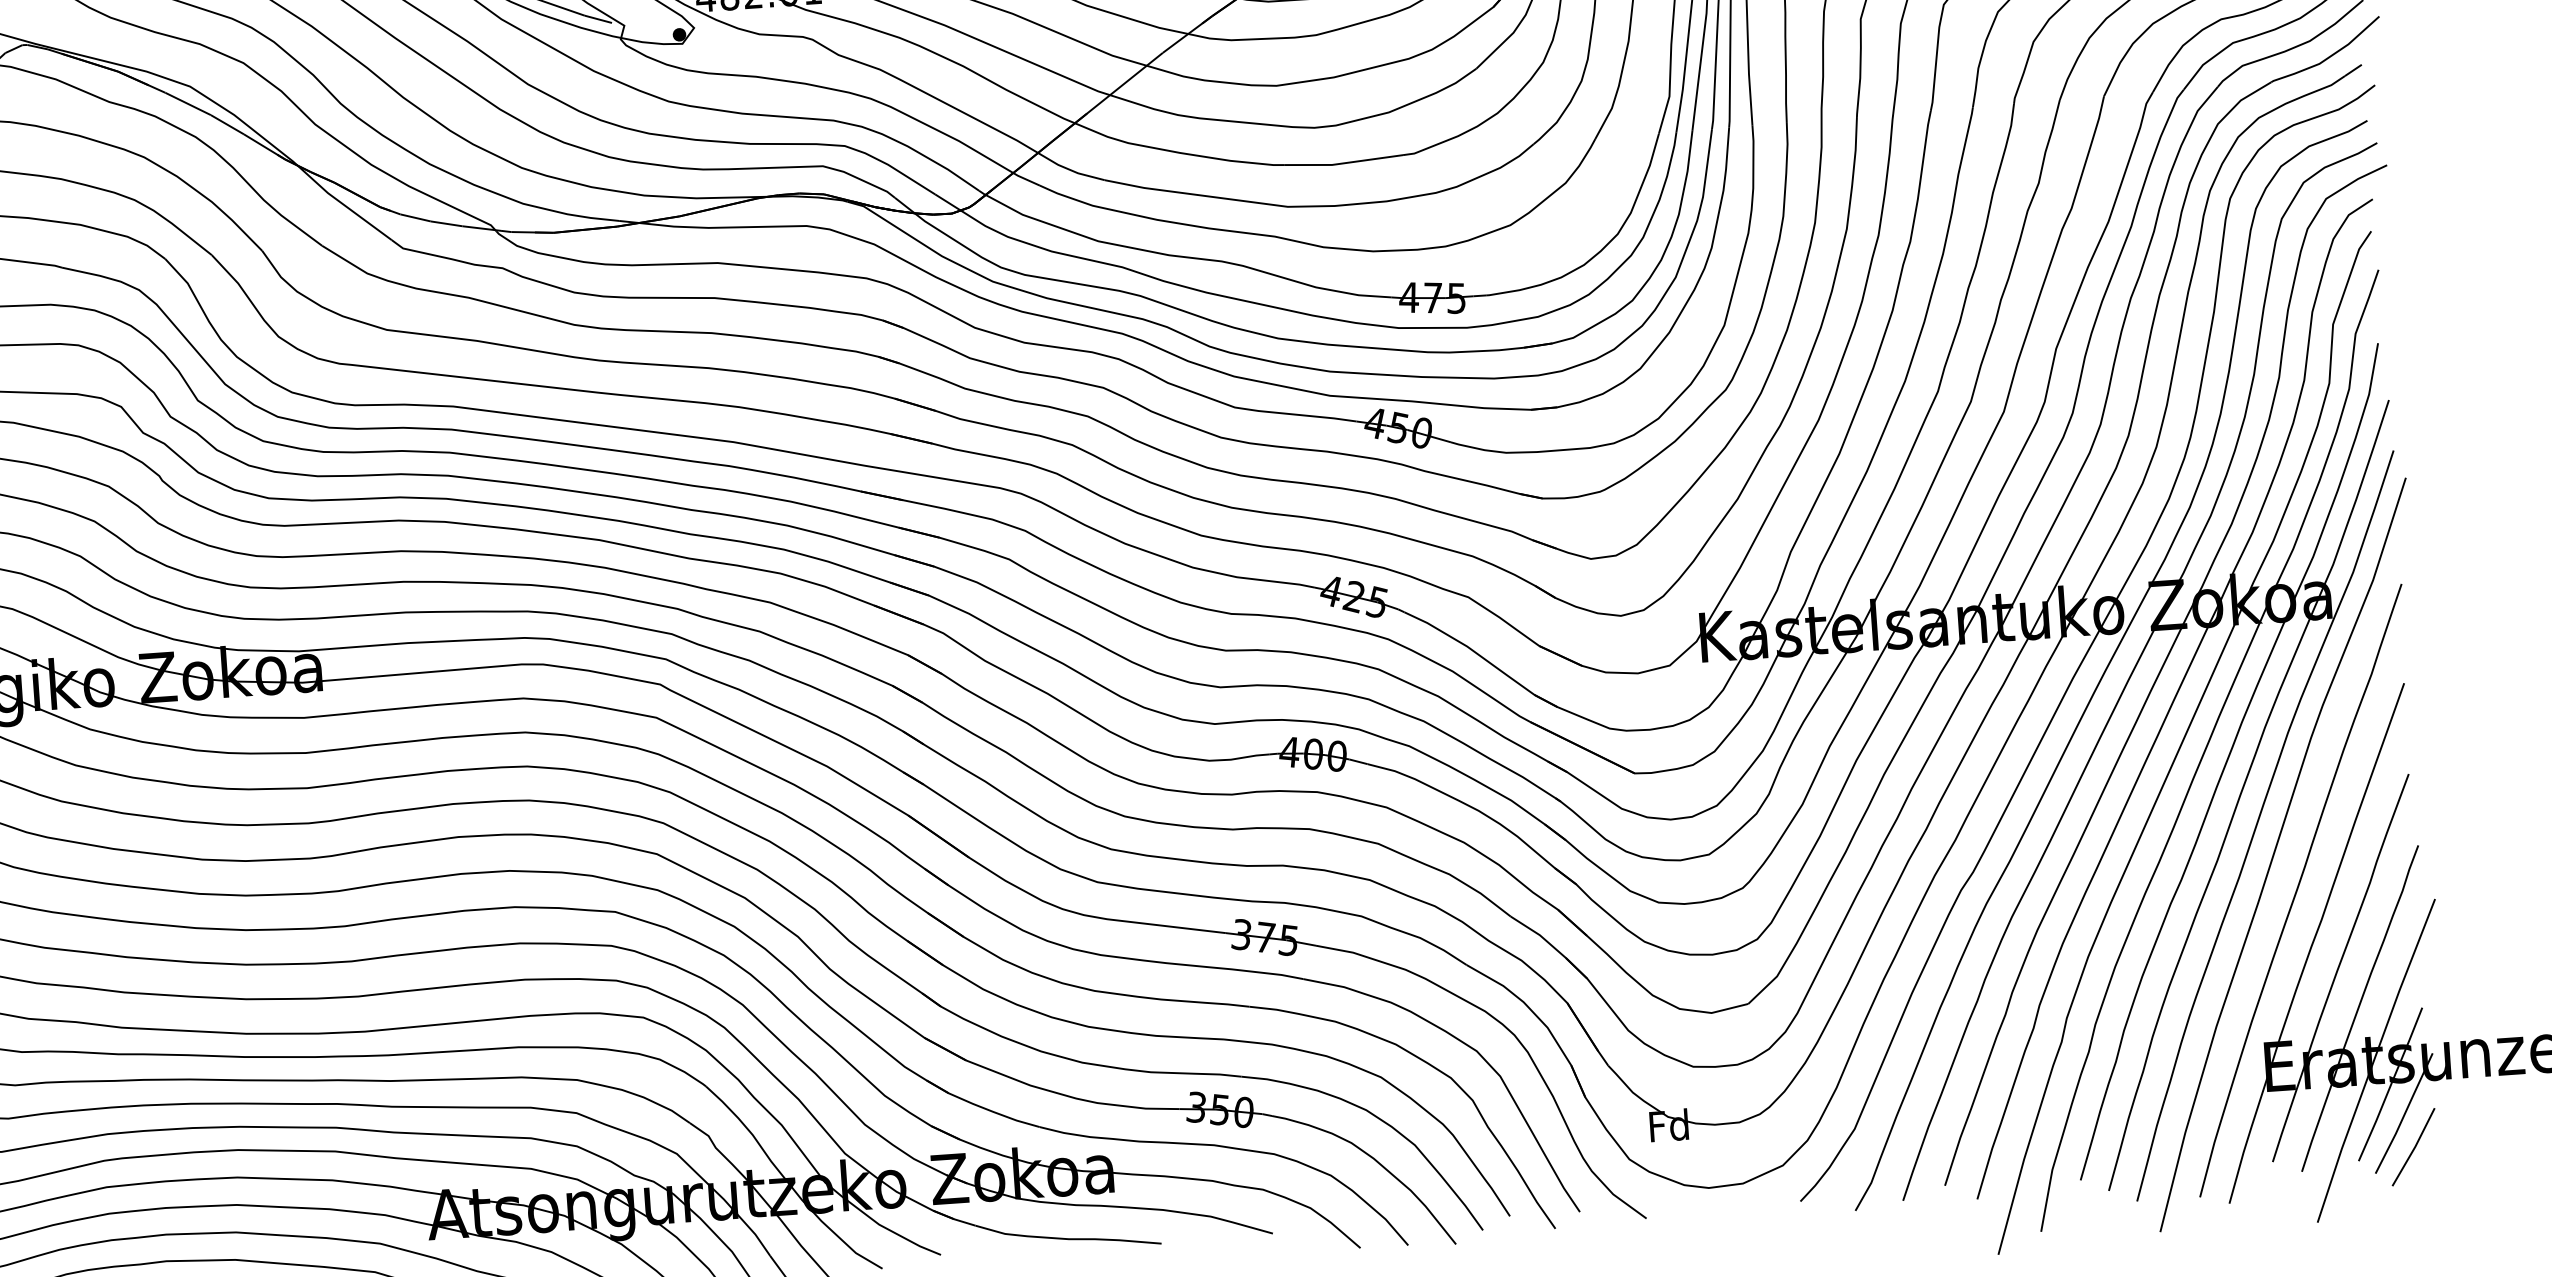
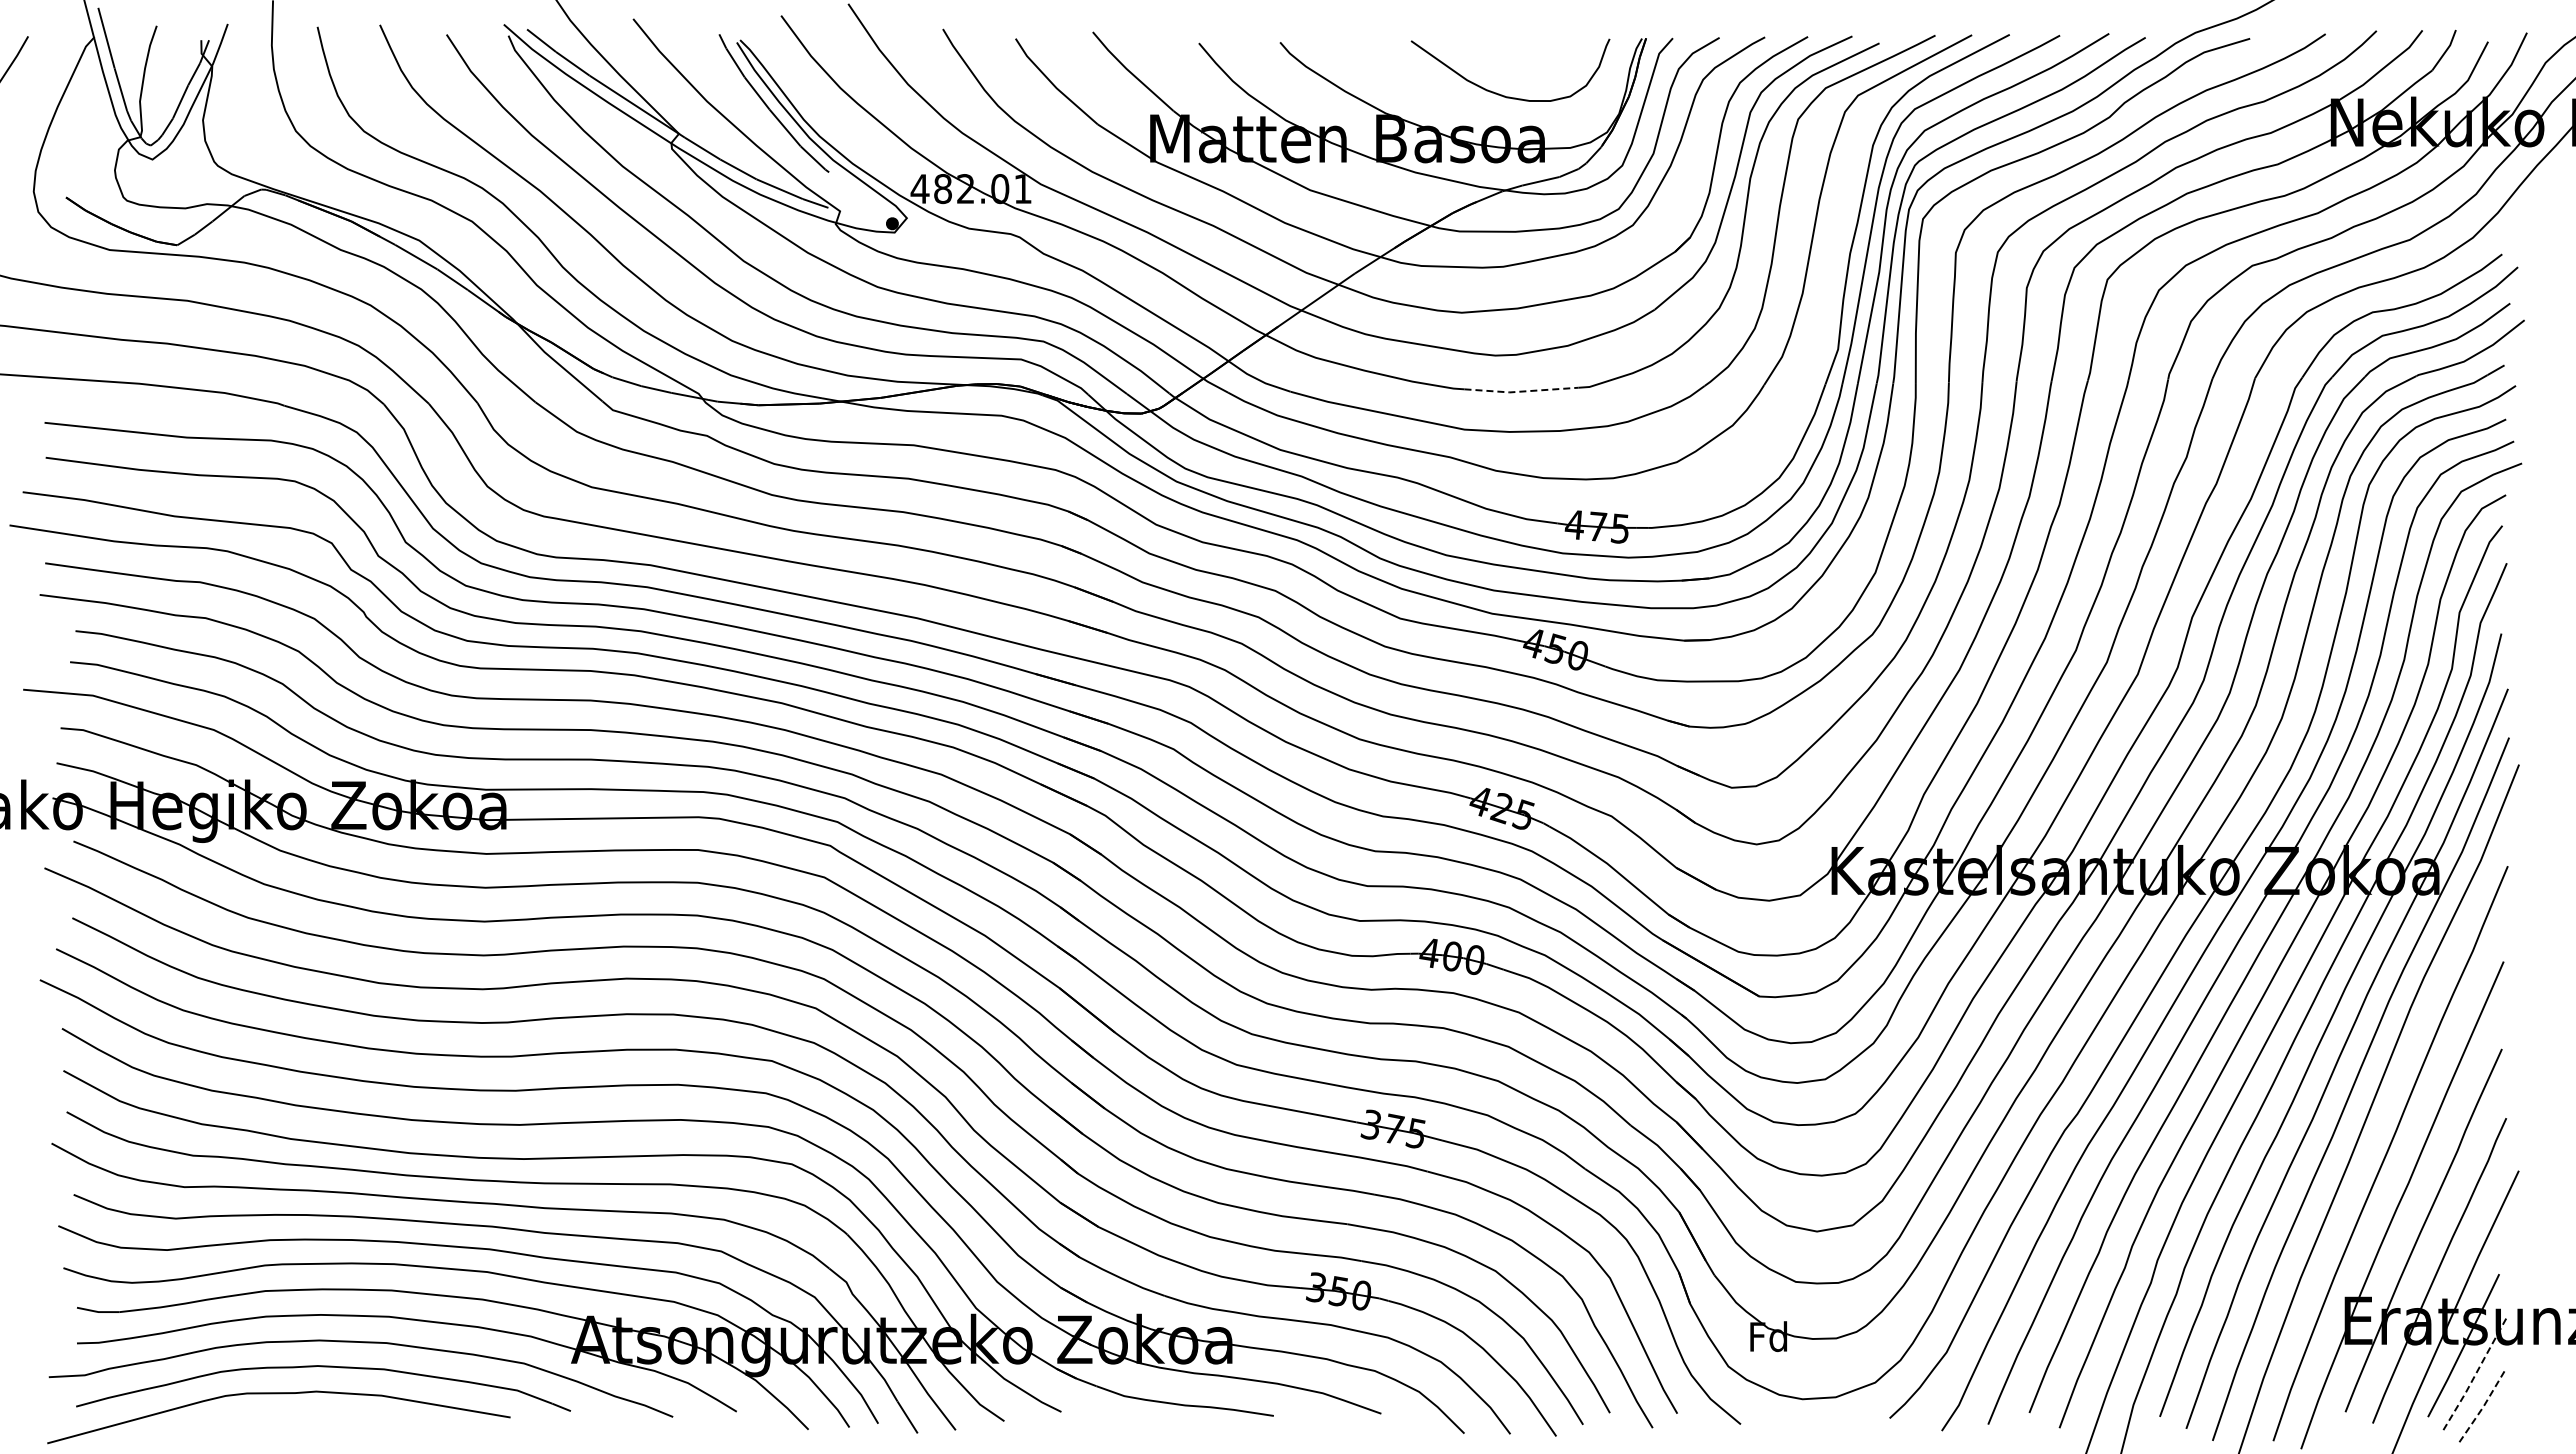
line: (1343, 163) -> (1520, 391), solid -> dashed
line: (2404, 1114) -> (2475, 1375), solid -> dashed
line: (2414, 1147) -> (2482, 1407), solid -> dashed

